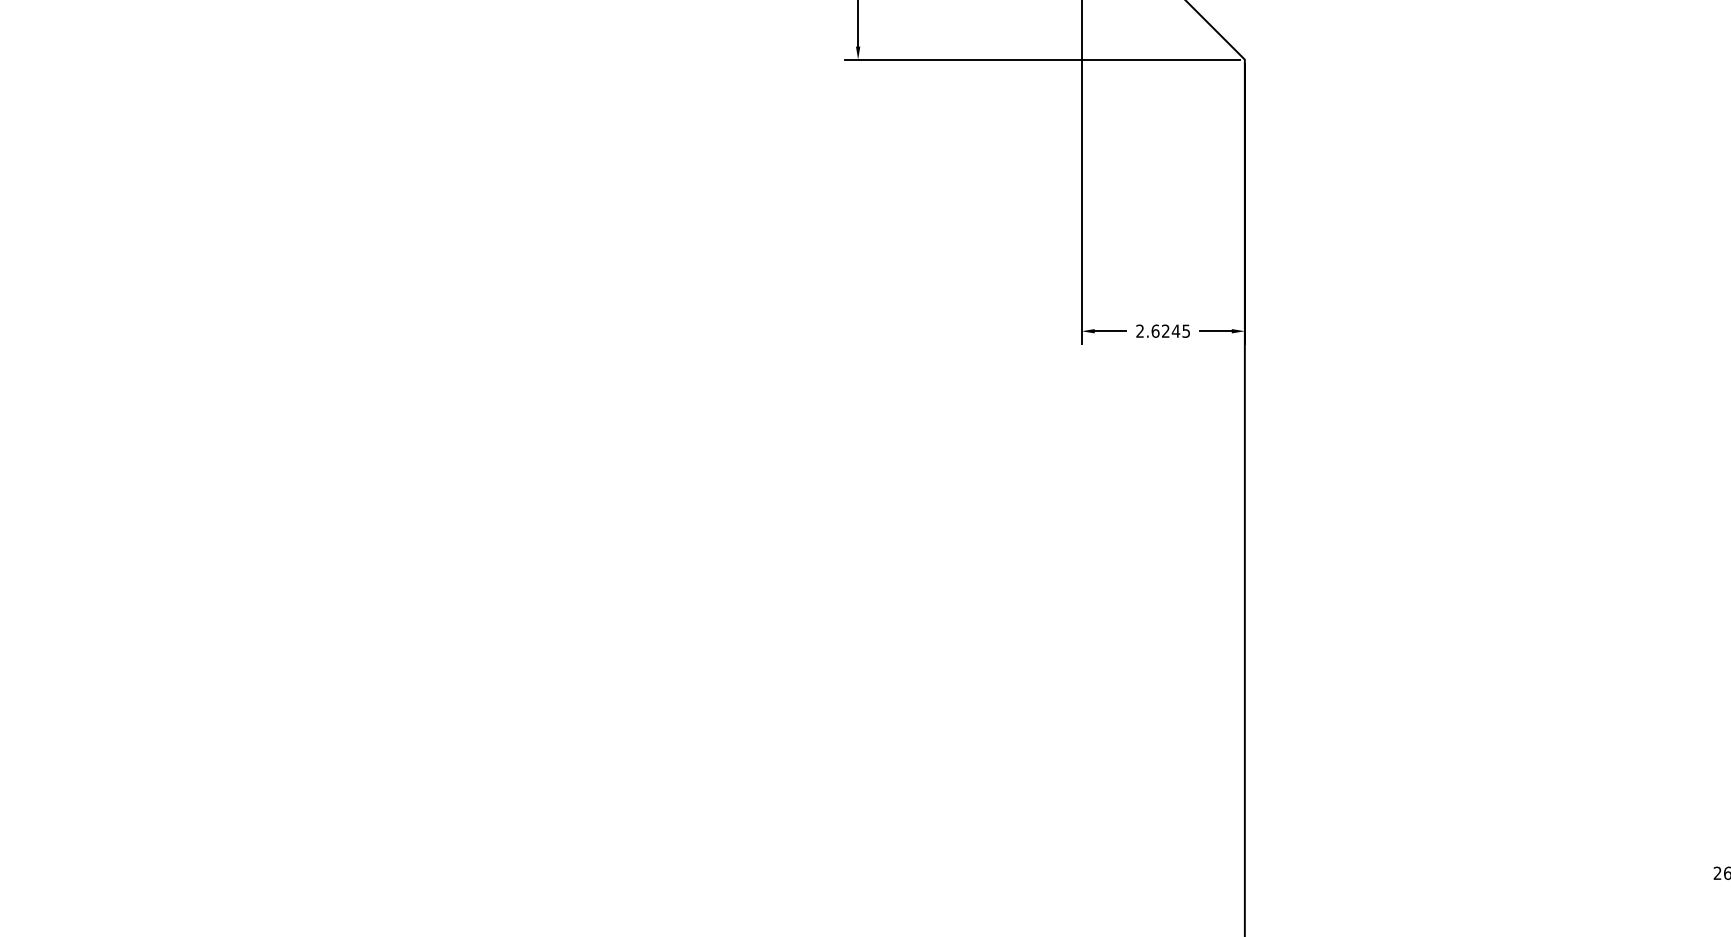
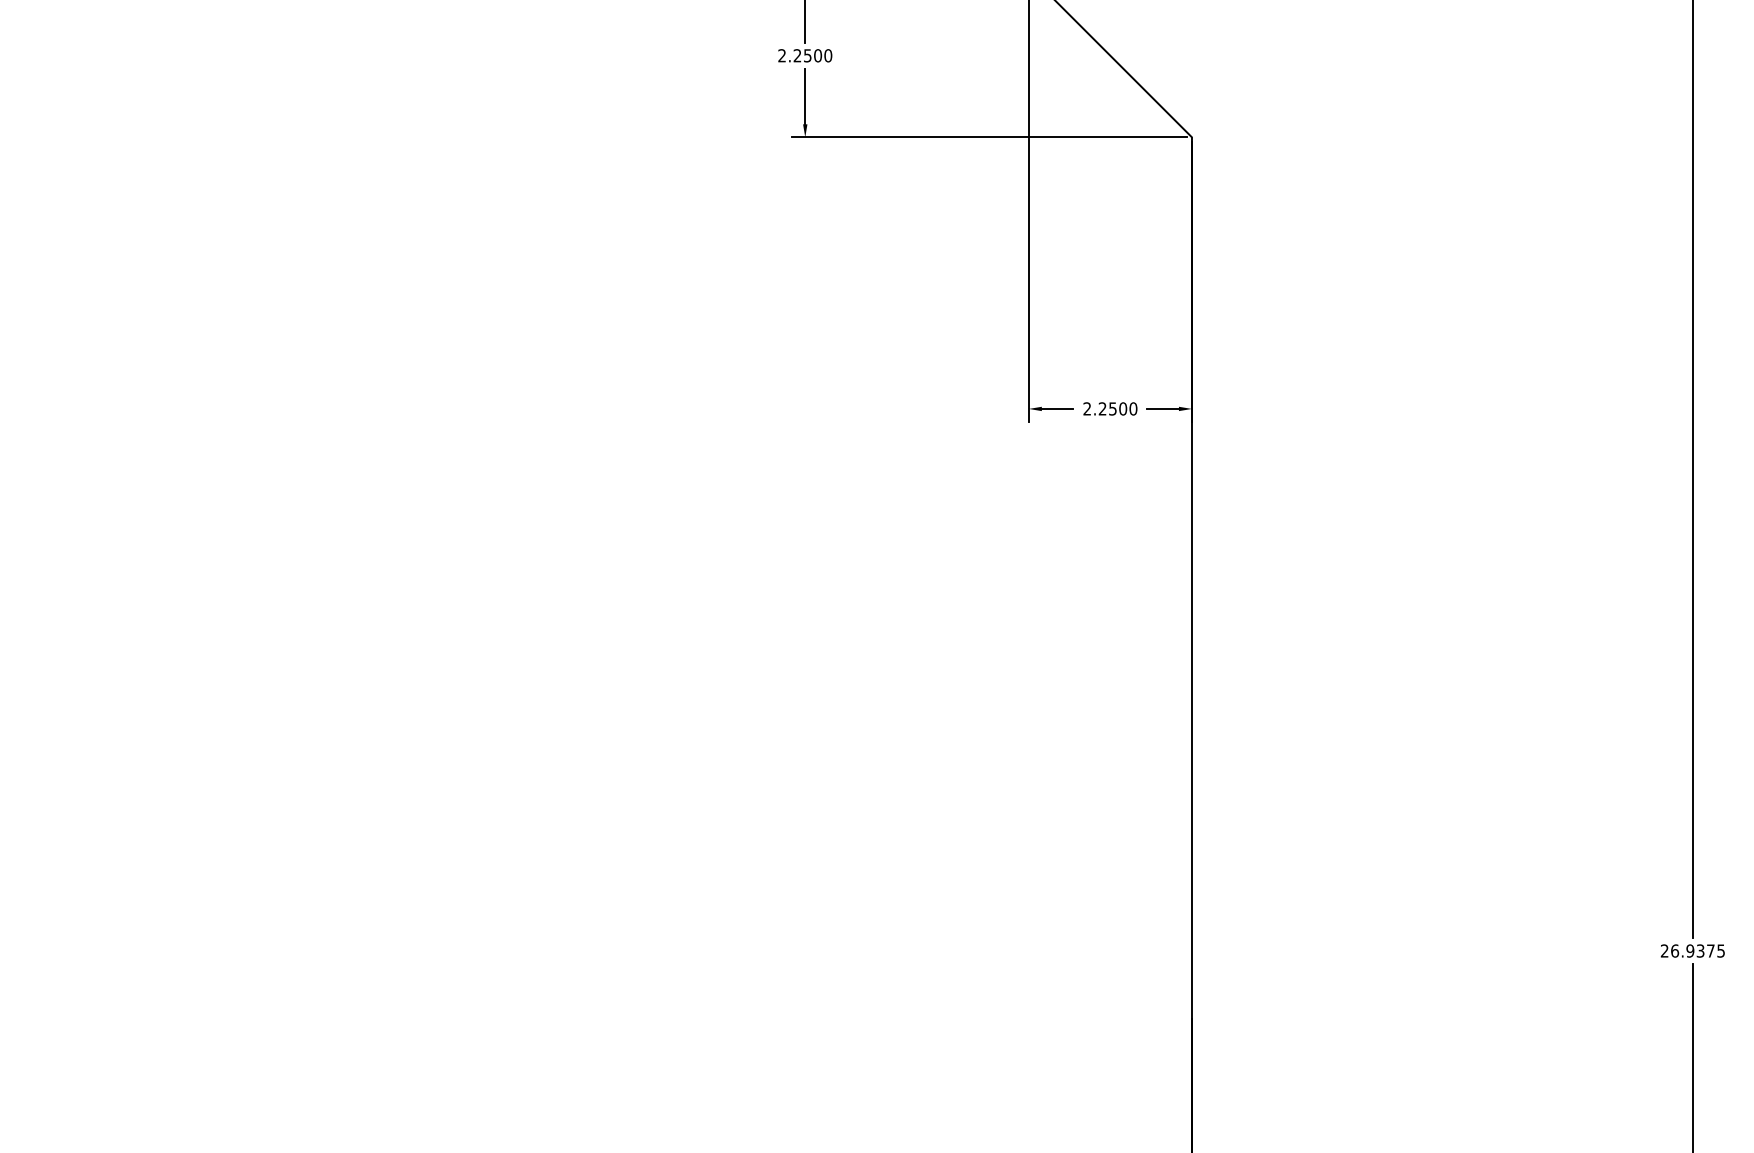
text: (1170, 330) -> (1117, 408), 2.6245 -> 2.2500

